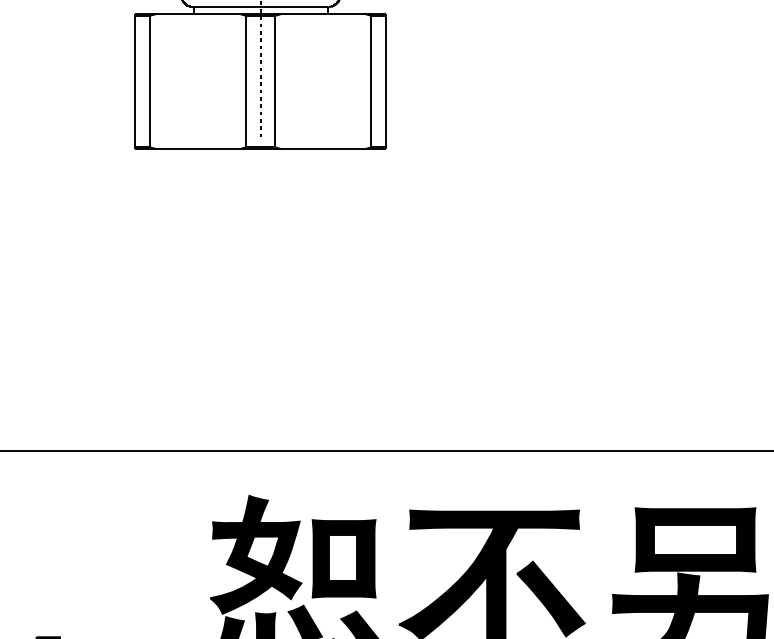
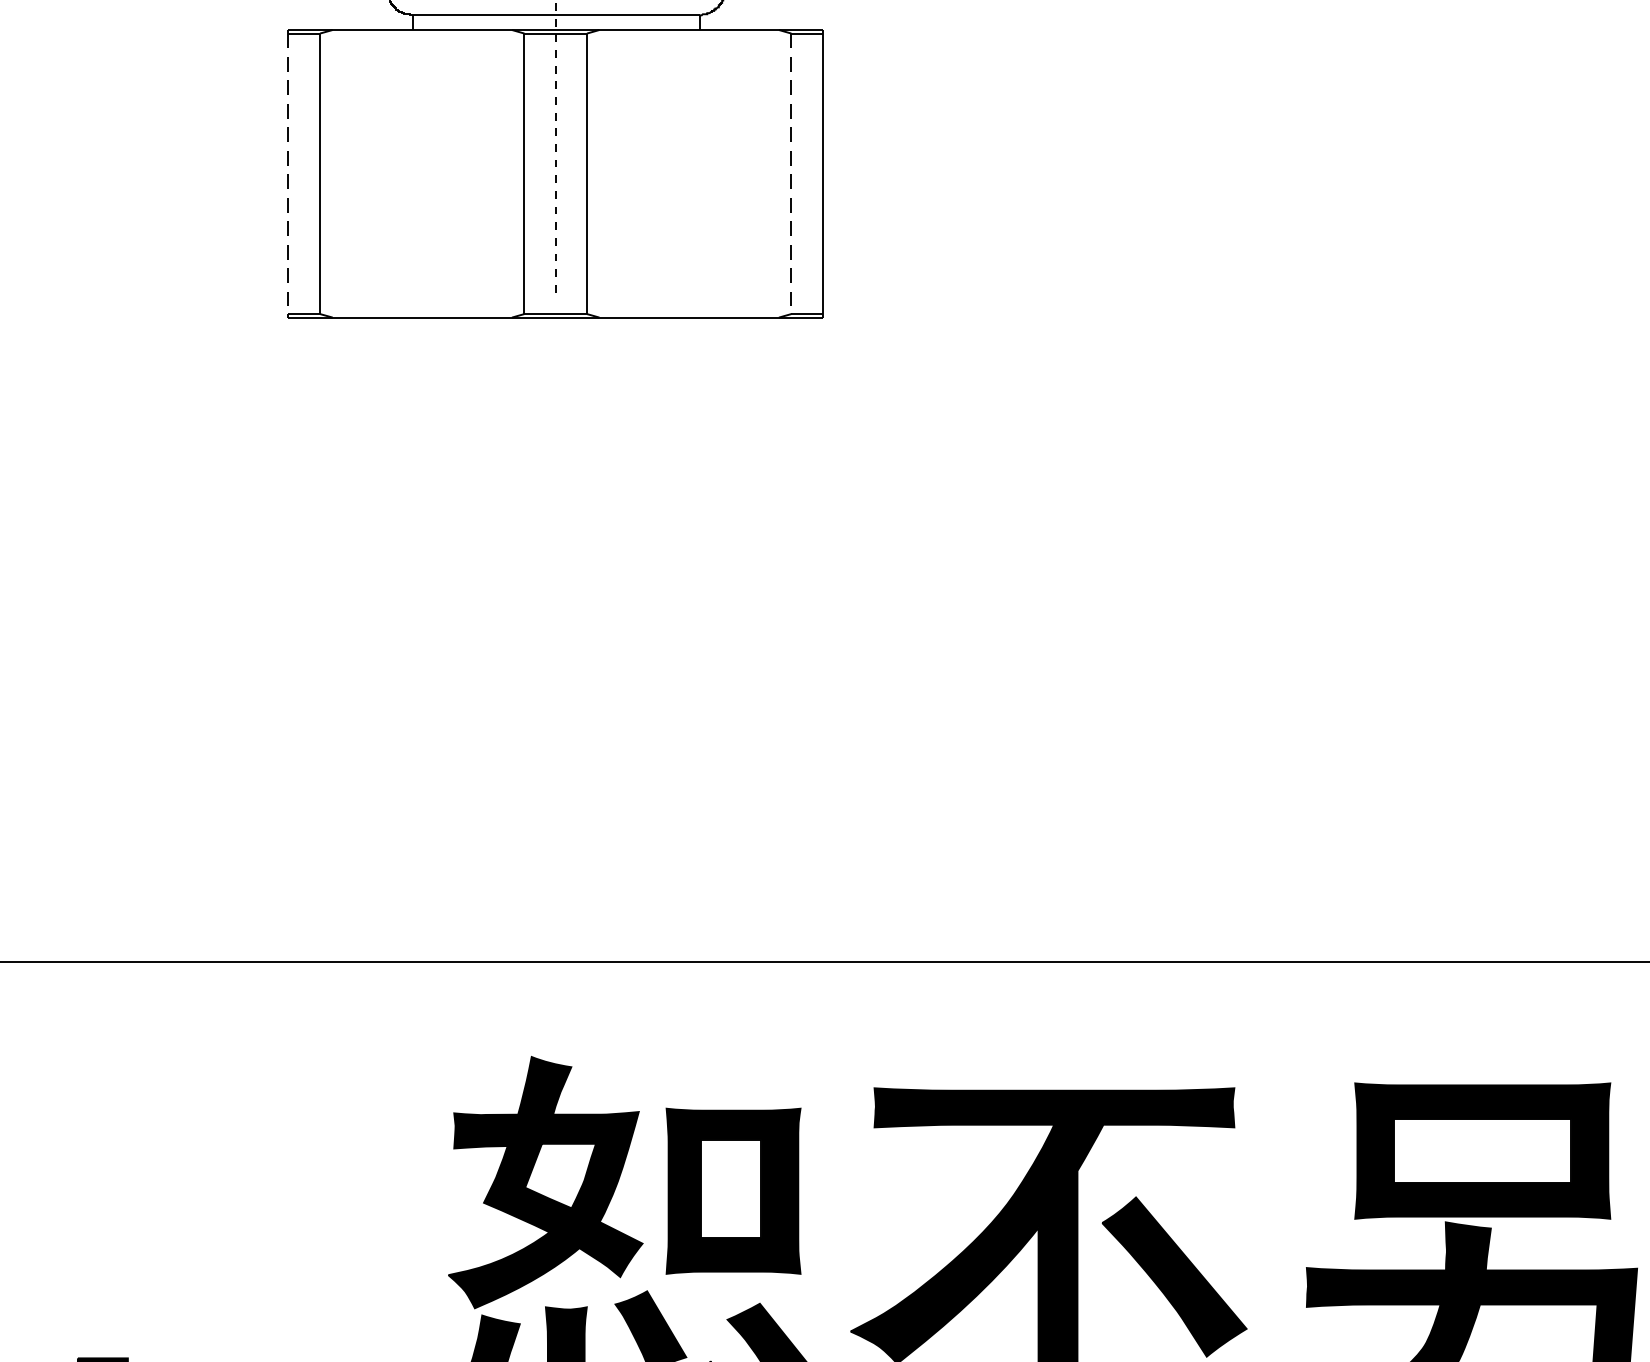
line: (135, 81) -> (288, 173), solid -> dashed
line: (371, 81) -> (791, 173), solid -> dashed

